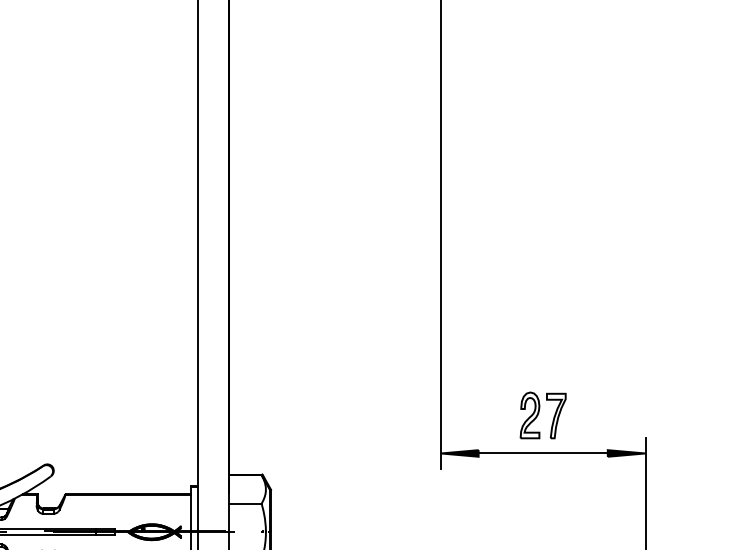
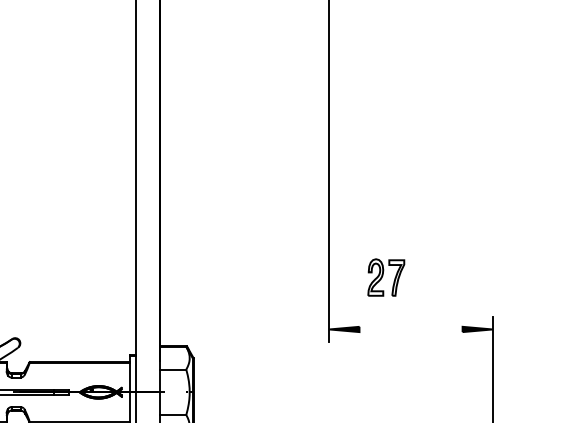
part: (542, 415) -> (385, 277), moved
line: (542, 453) -> (410, 329), removed

